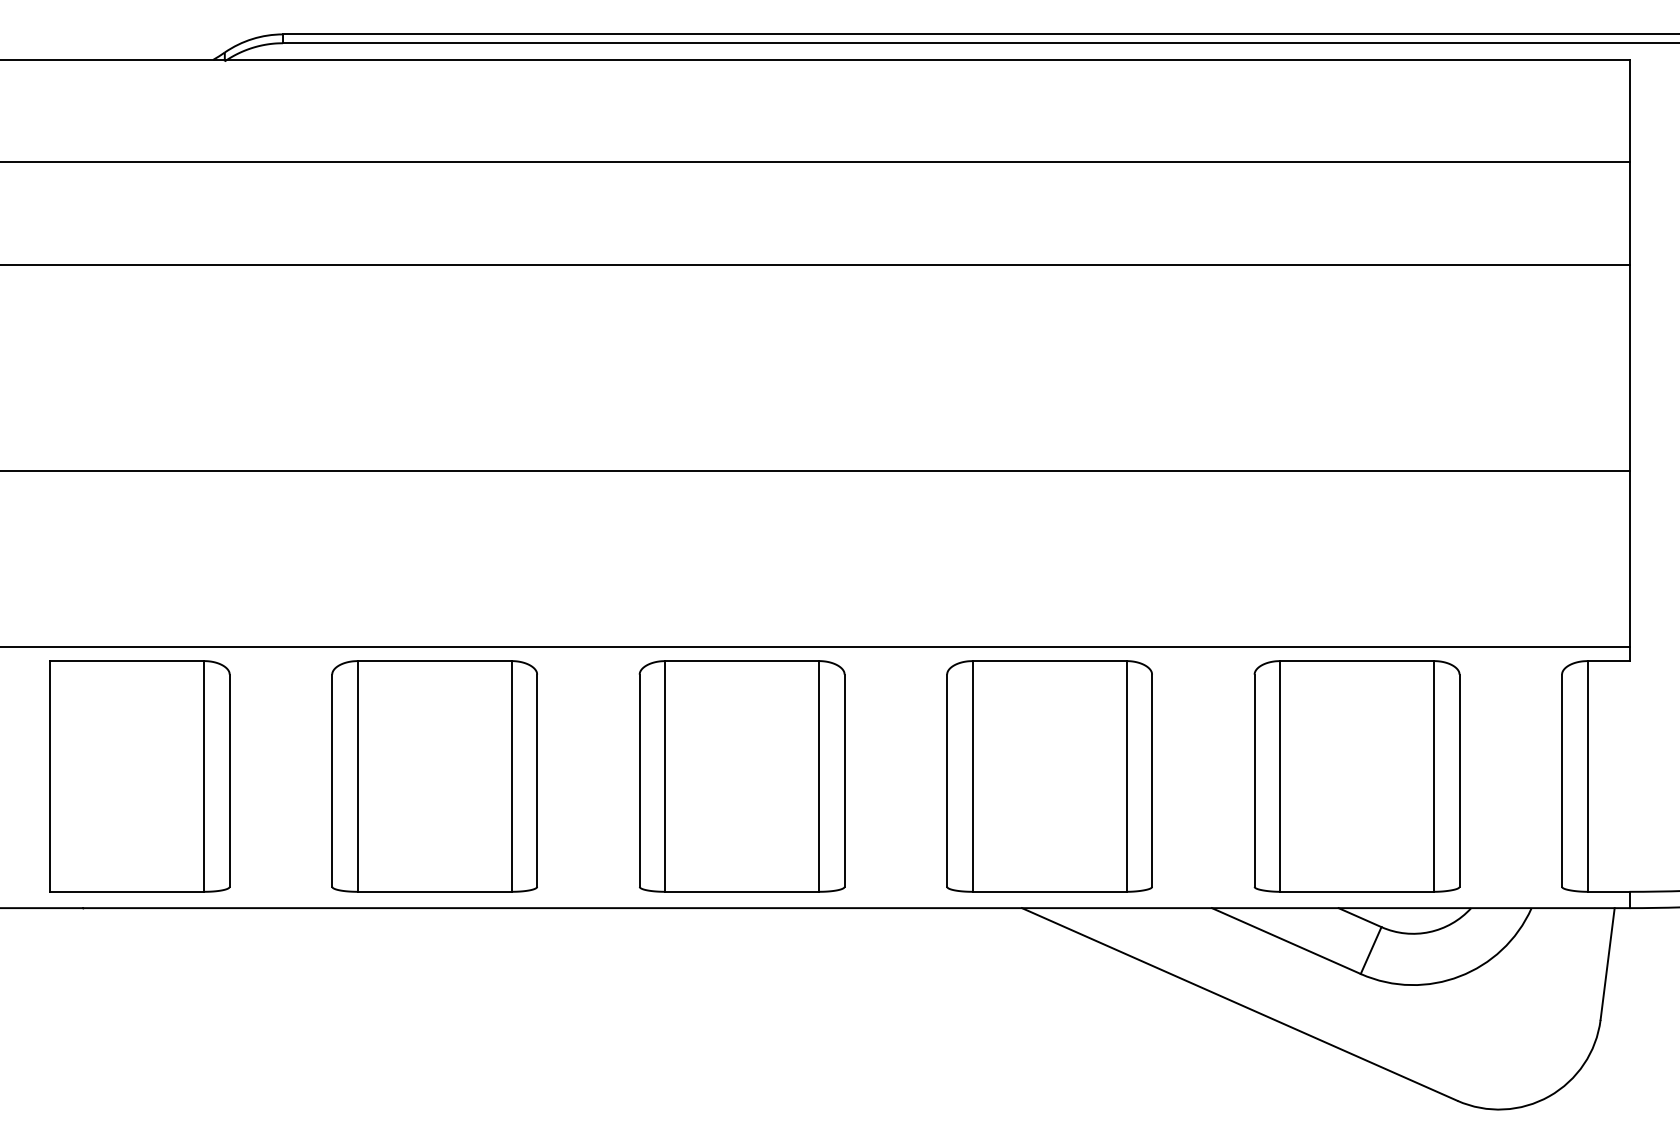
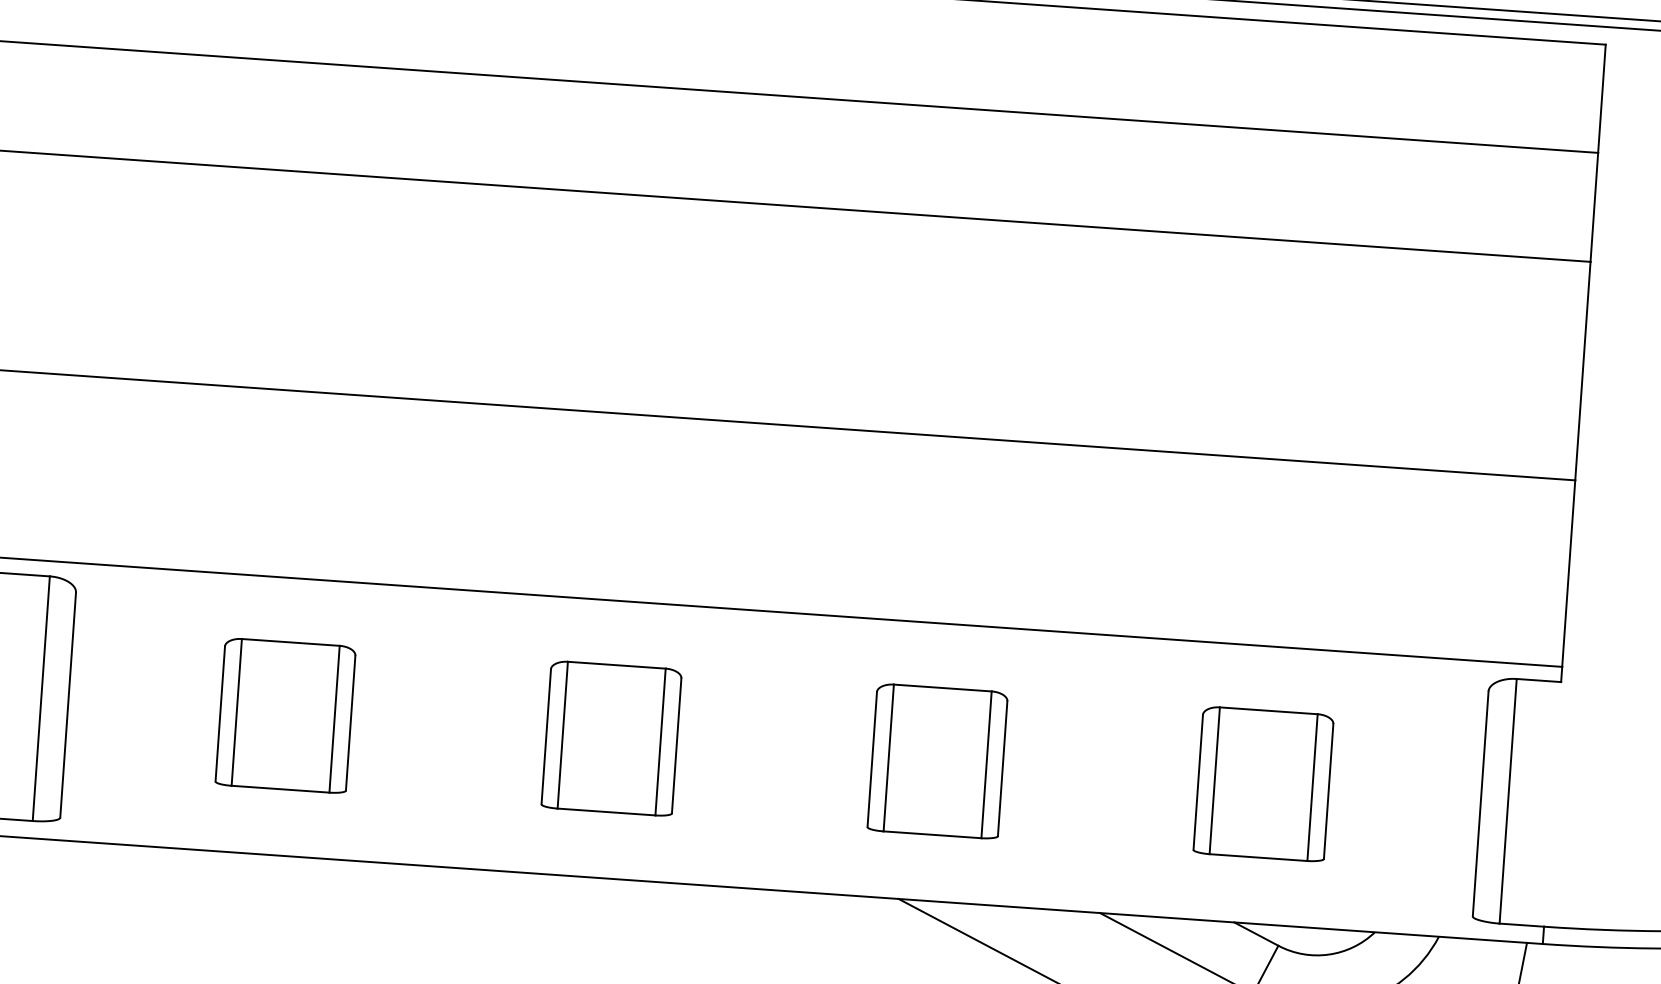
part: (434, 776) -> (285, 715), size x0.6
part: (741, 776) -> (611, 738), size x0.6
part: (1049, 776) -> (937, 761), size x0.6
part: (1356, 776) -> (1263, 784), size x0.6

